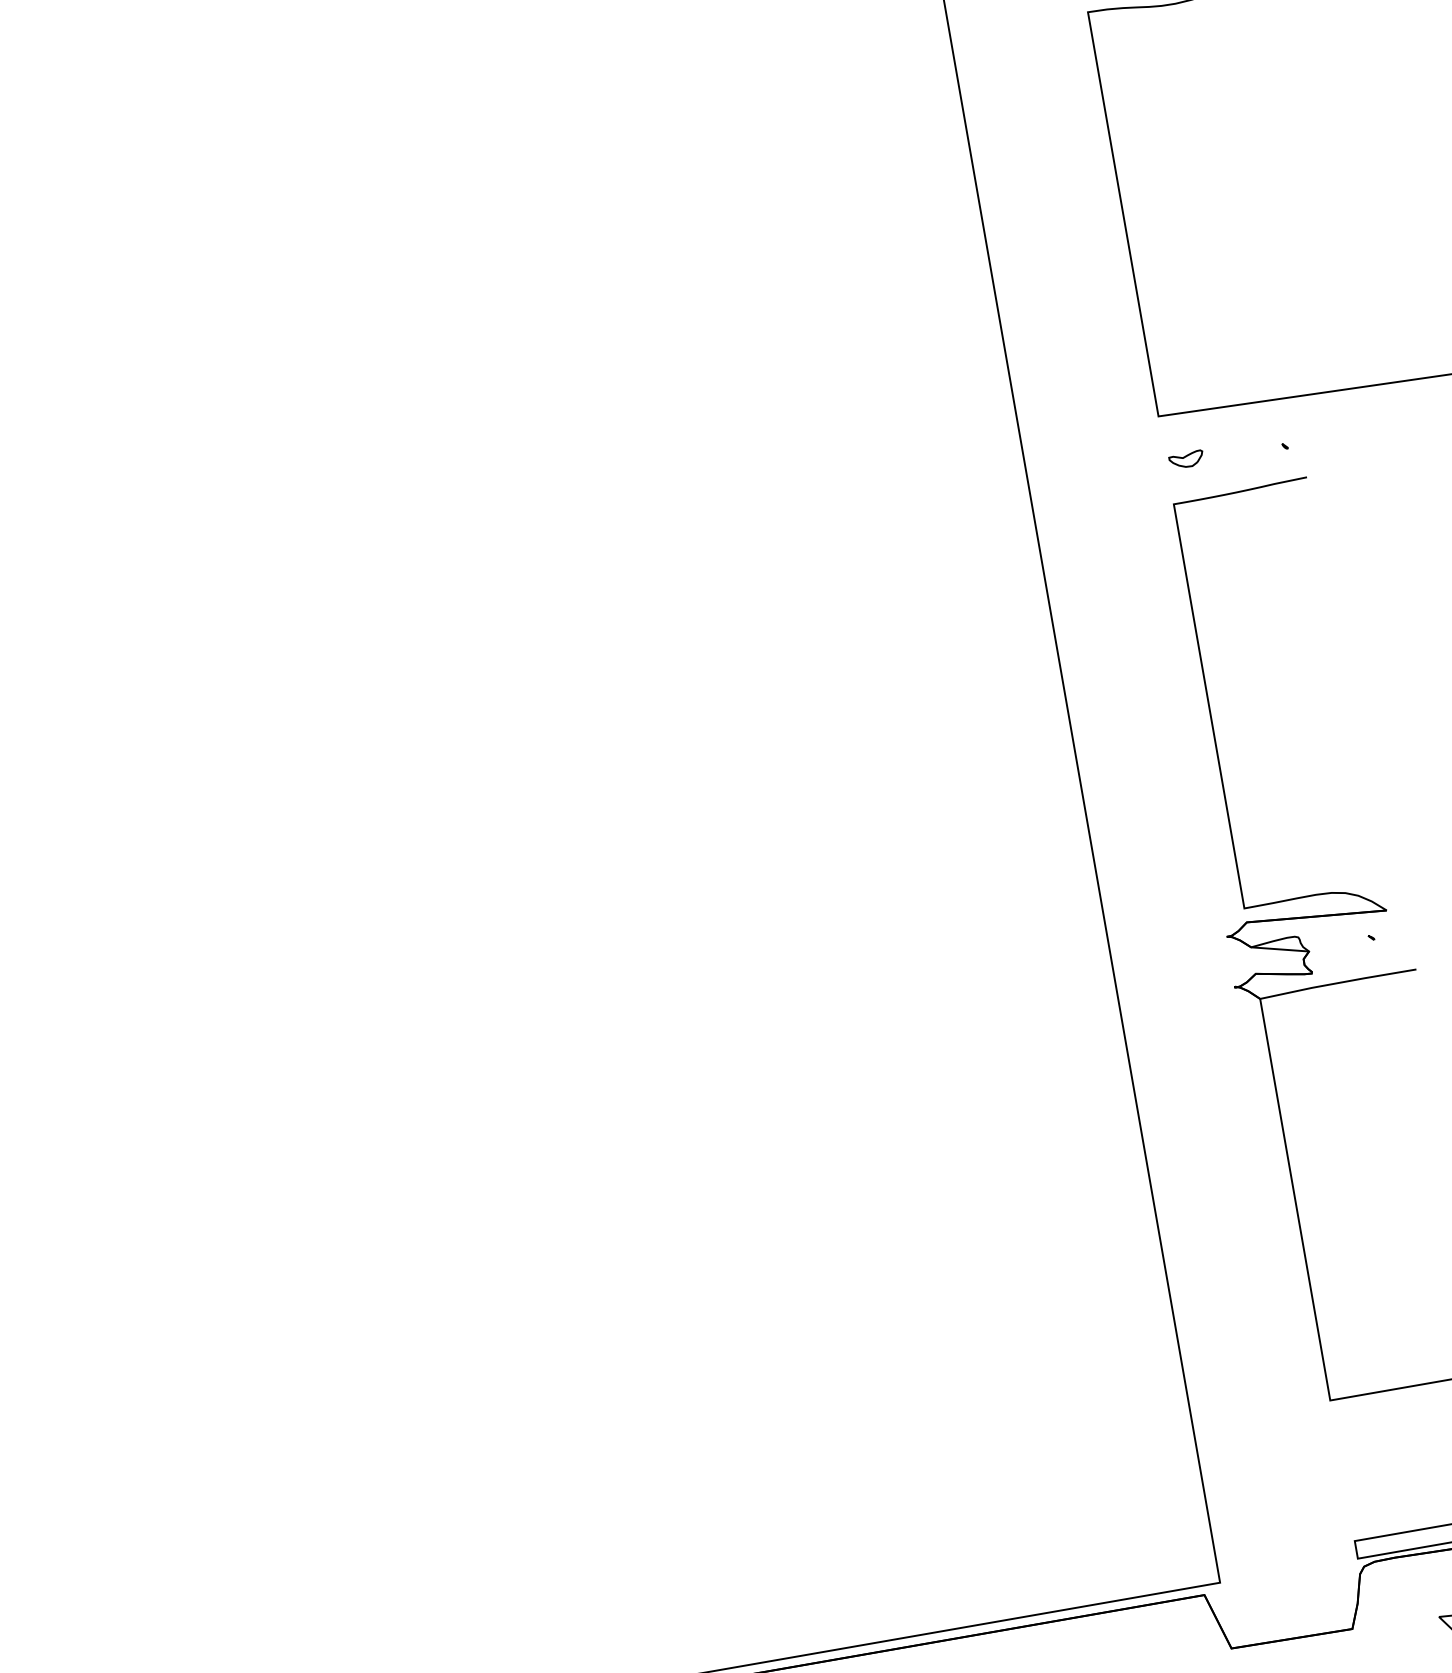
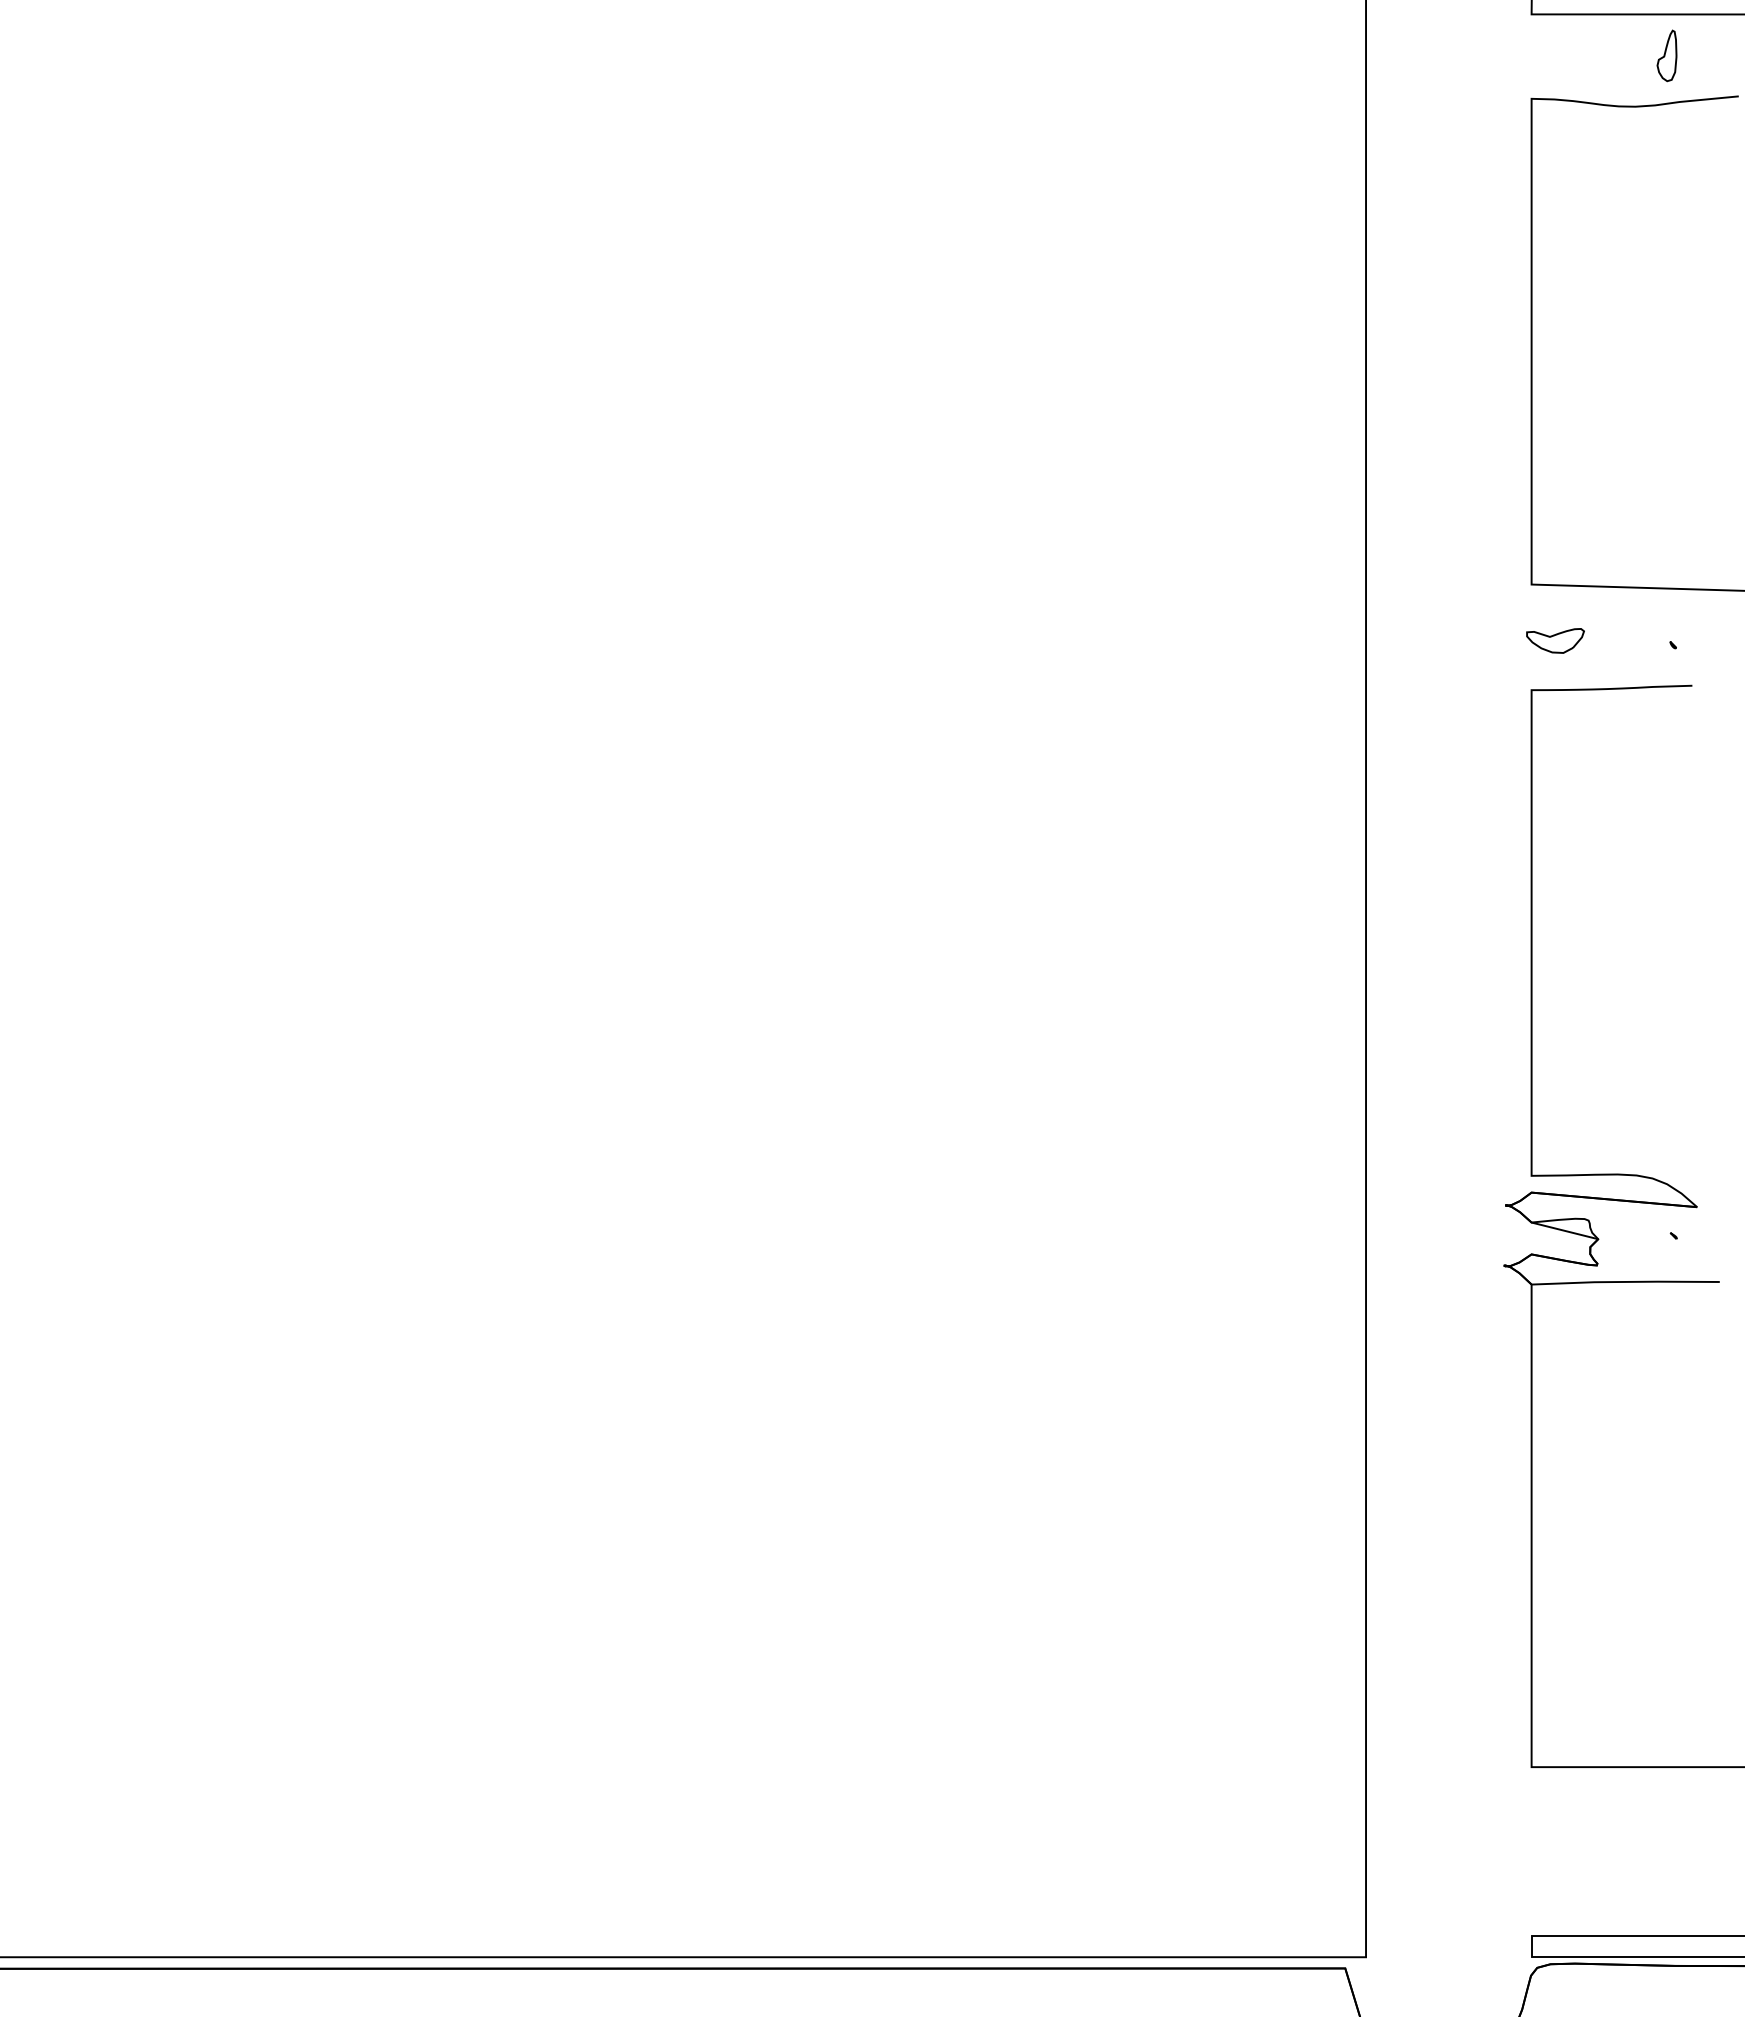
part: (1186, 459) -> (1555, 640), size x1.43

